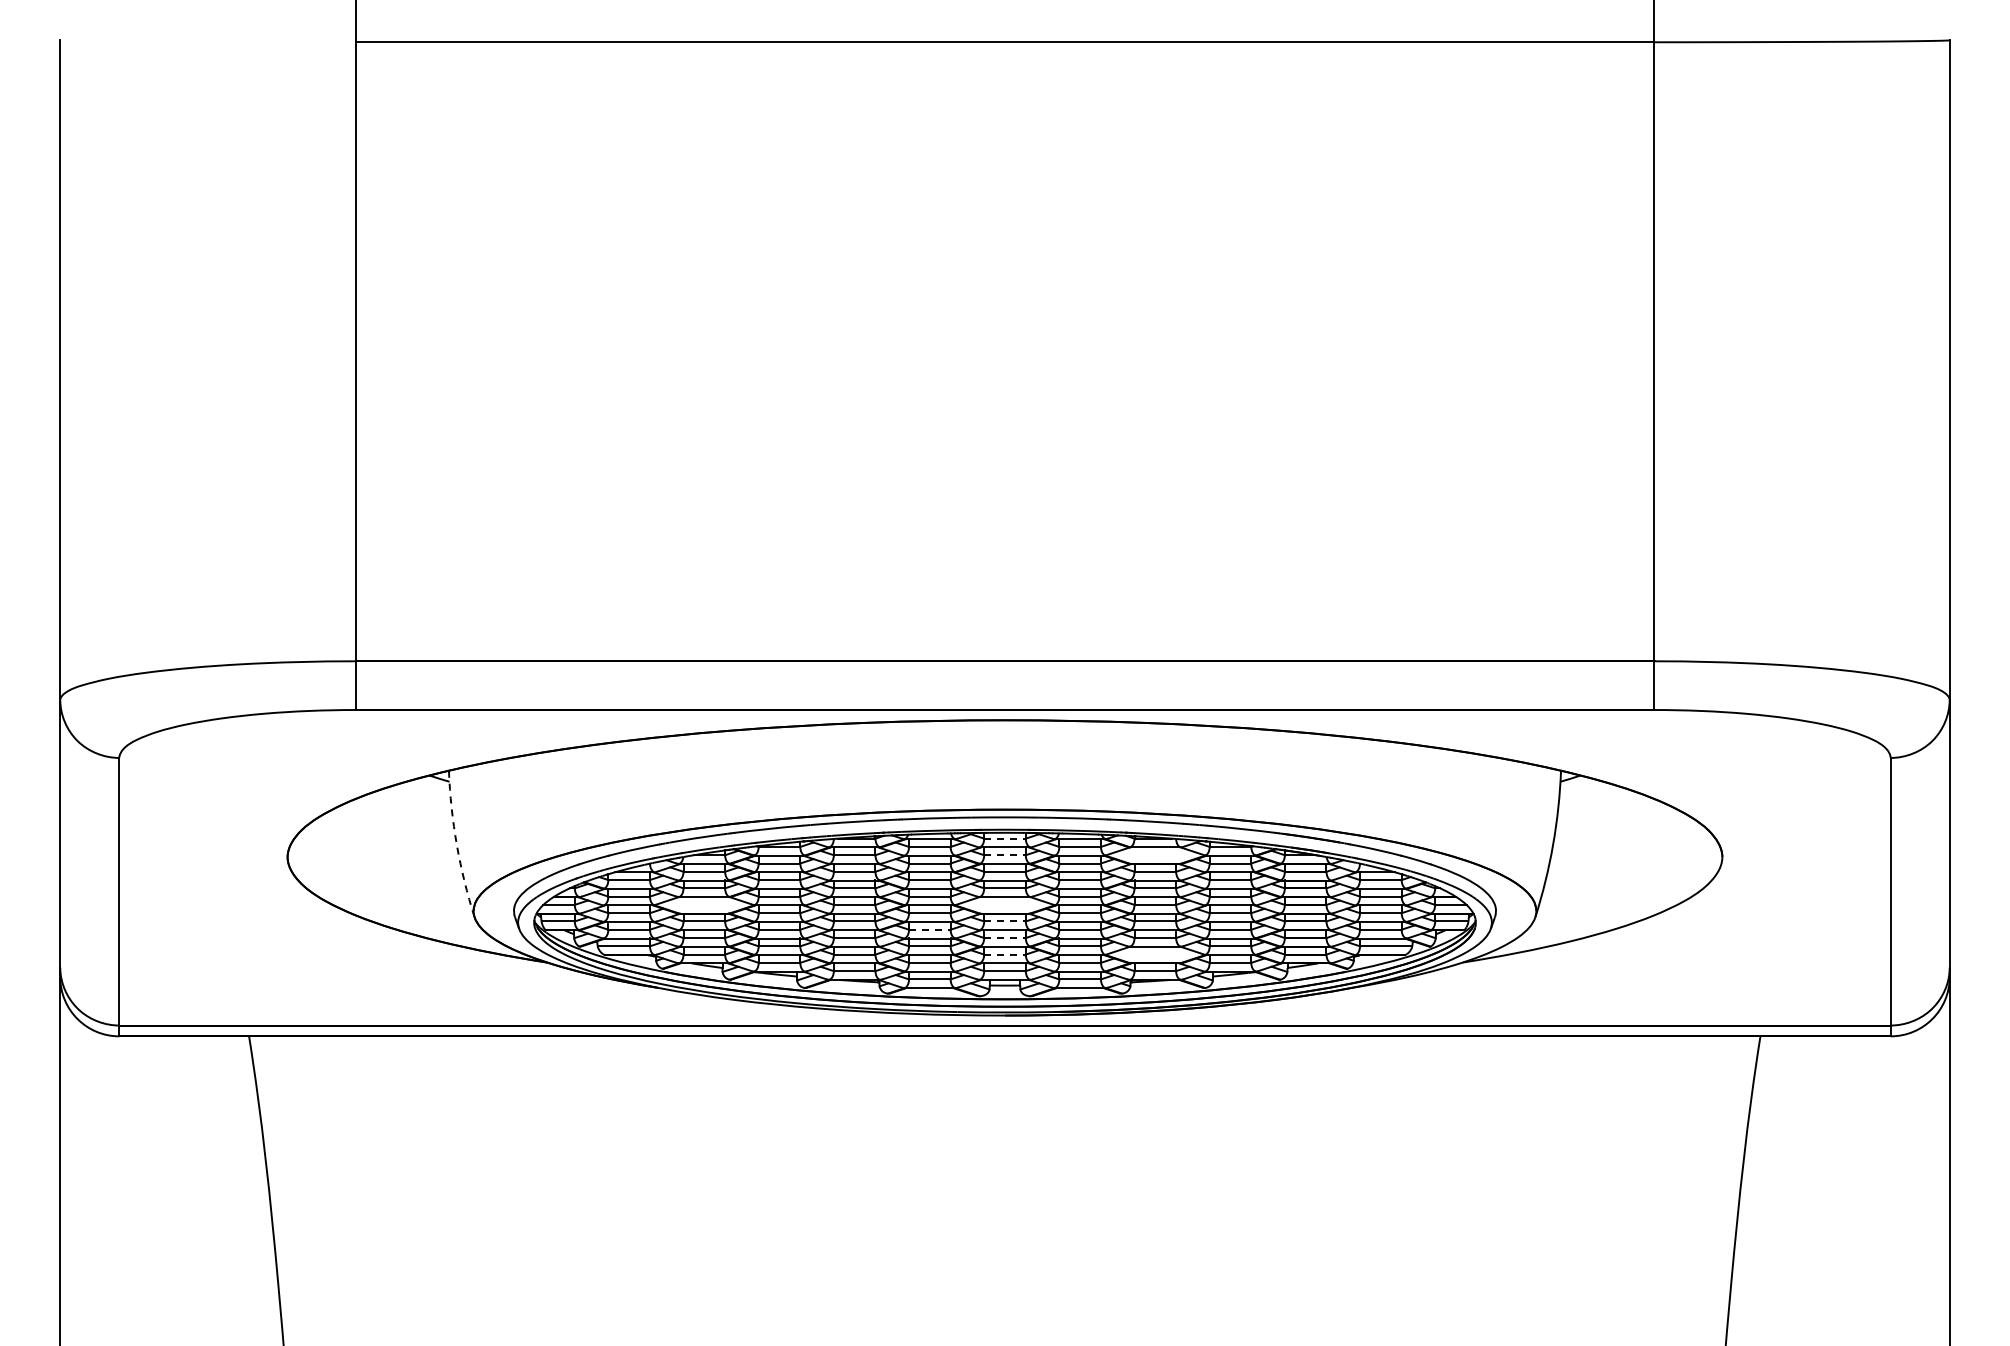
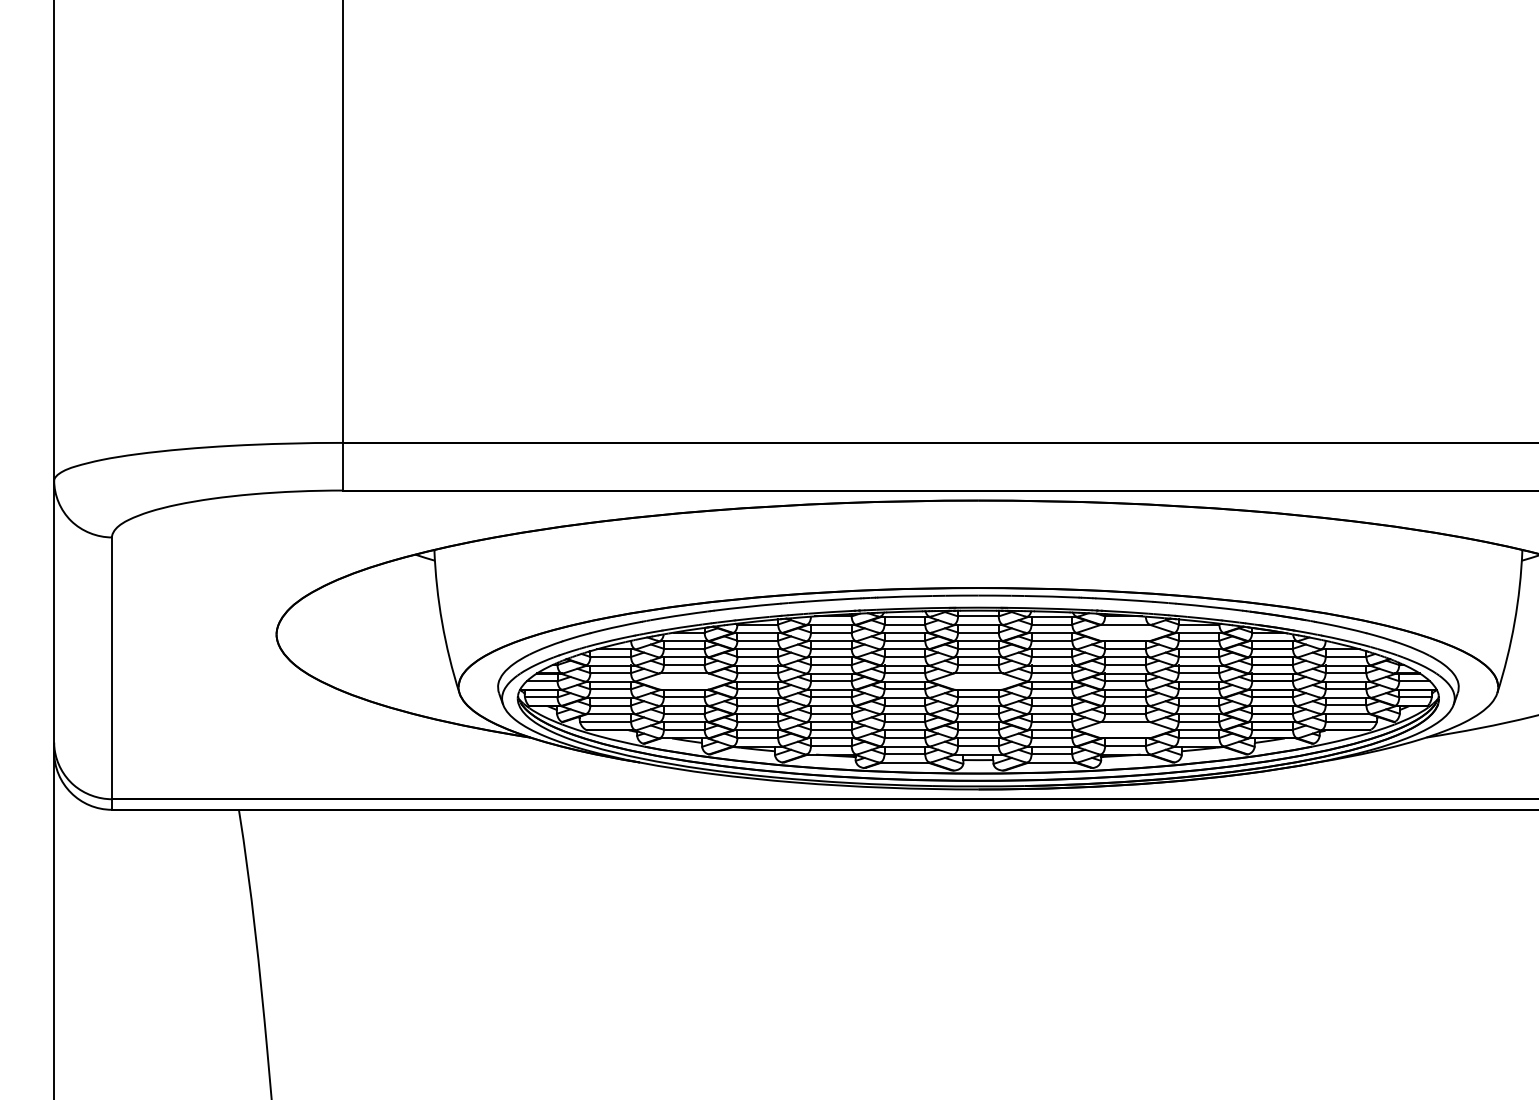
line: (1005, 838) -> (978, 616), dashed -> solid
arc: (456, 844) -> (441, 622), dashed -> solid
line: (1005, 855) -> (978, 632), dashed -> solid
line: (1005, 921) -> (978, 697), dashed -> solid
line: (929, 929) -> (904, 705), dashed -> solid
line: (1005, 938) -> (978, 714), dashed -> solid
line: (1005, 954) -> (978, 729), dashed -> solid

